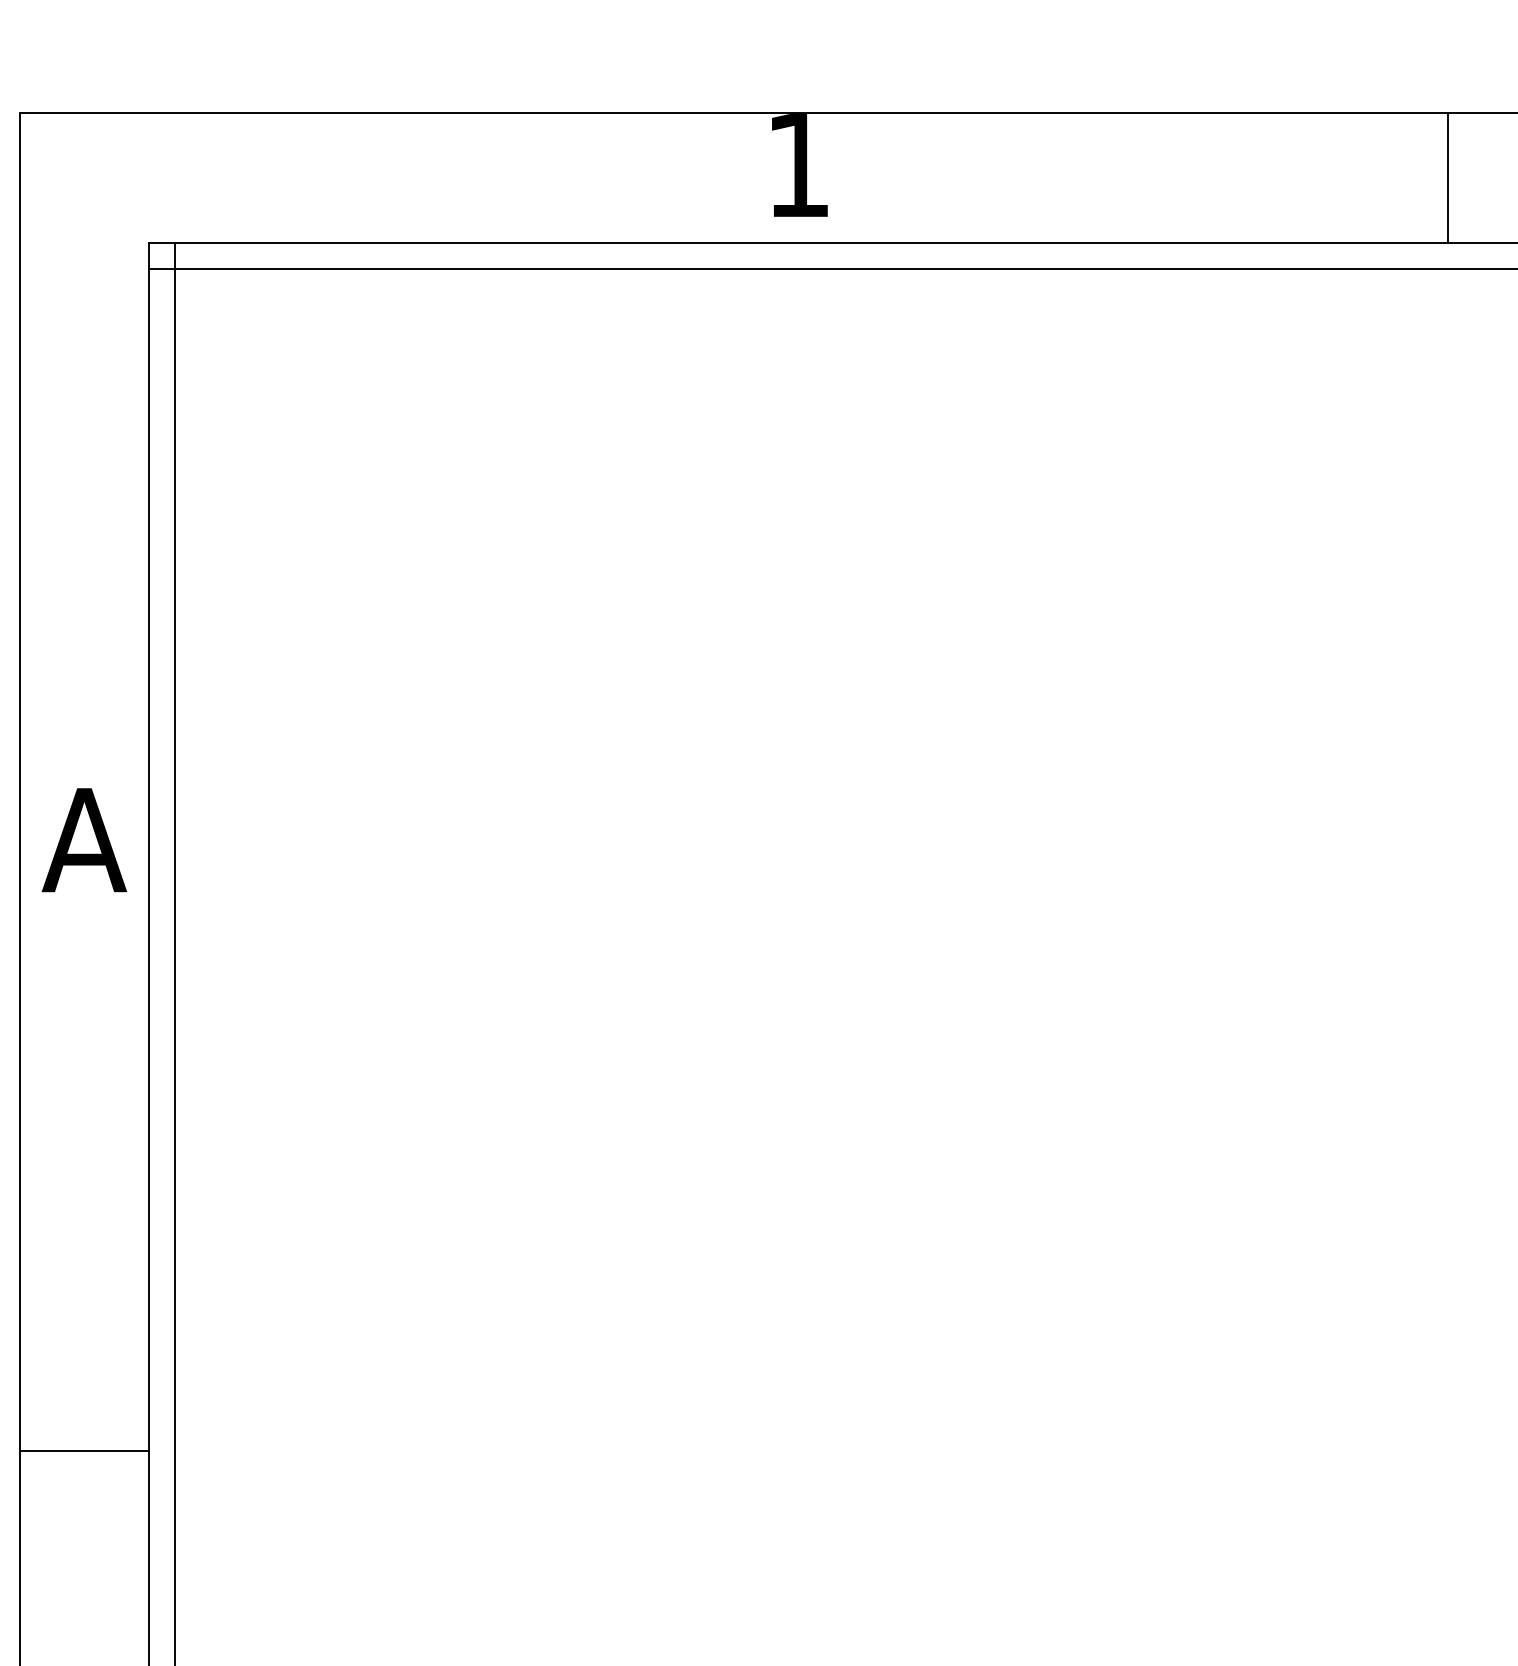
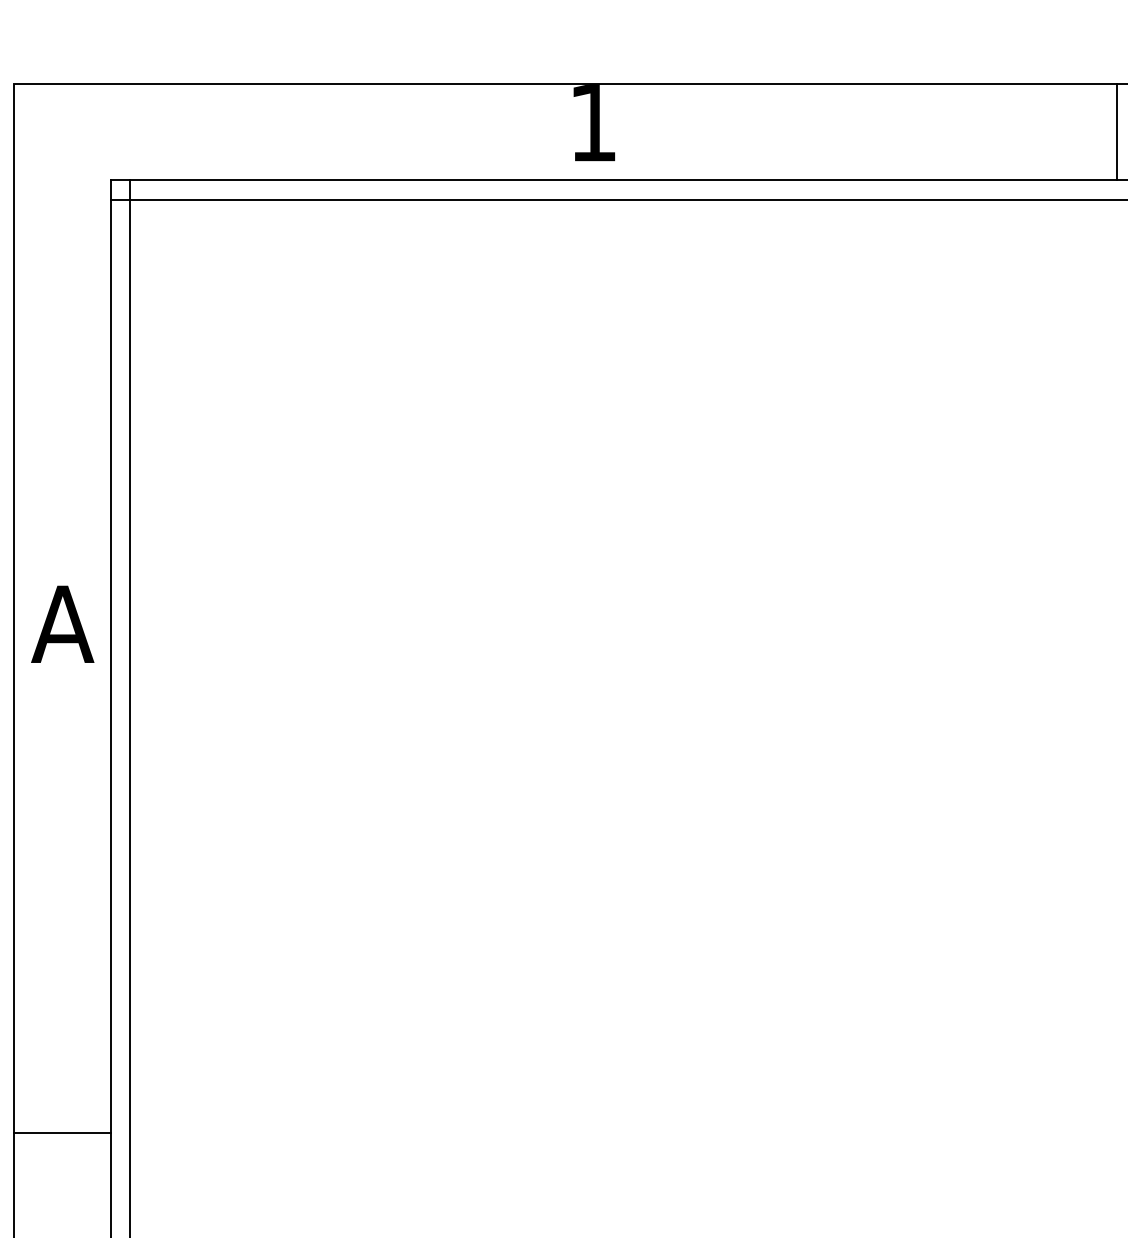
line: (1448, 177) -> (1117, 131), moved
line: (84, 1450) -> (62, 1132), moved

